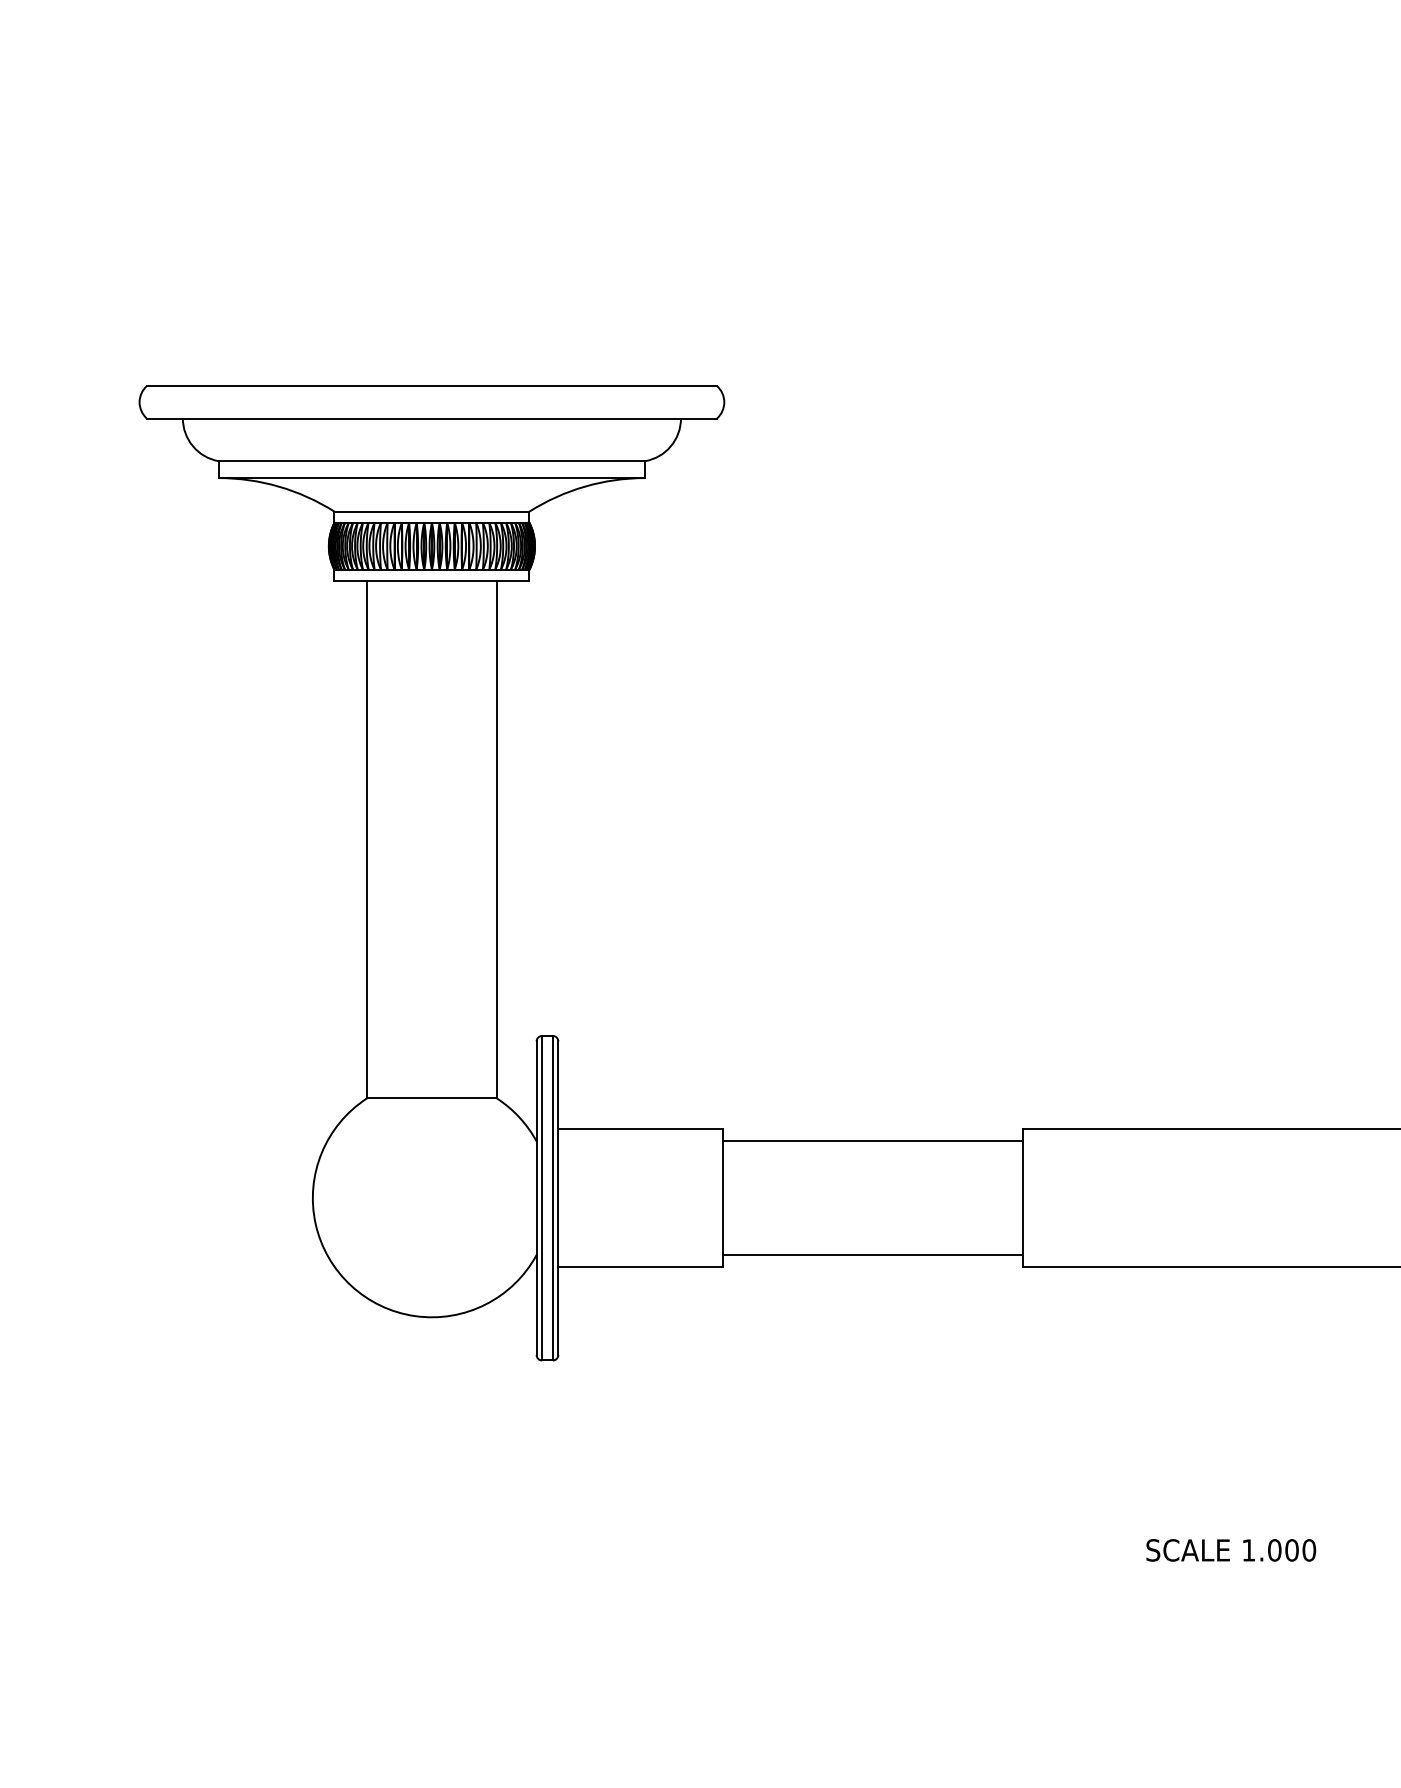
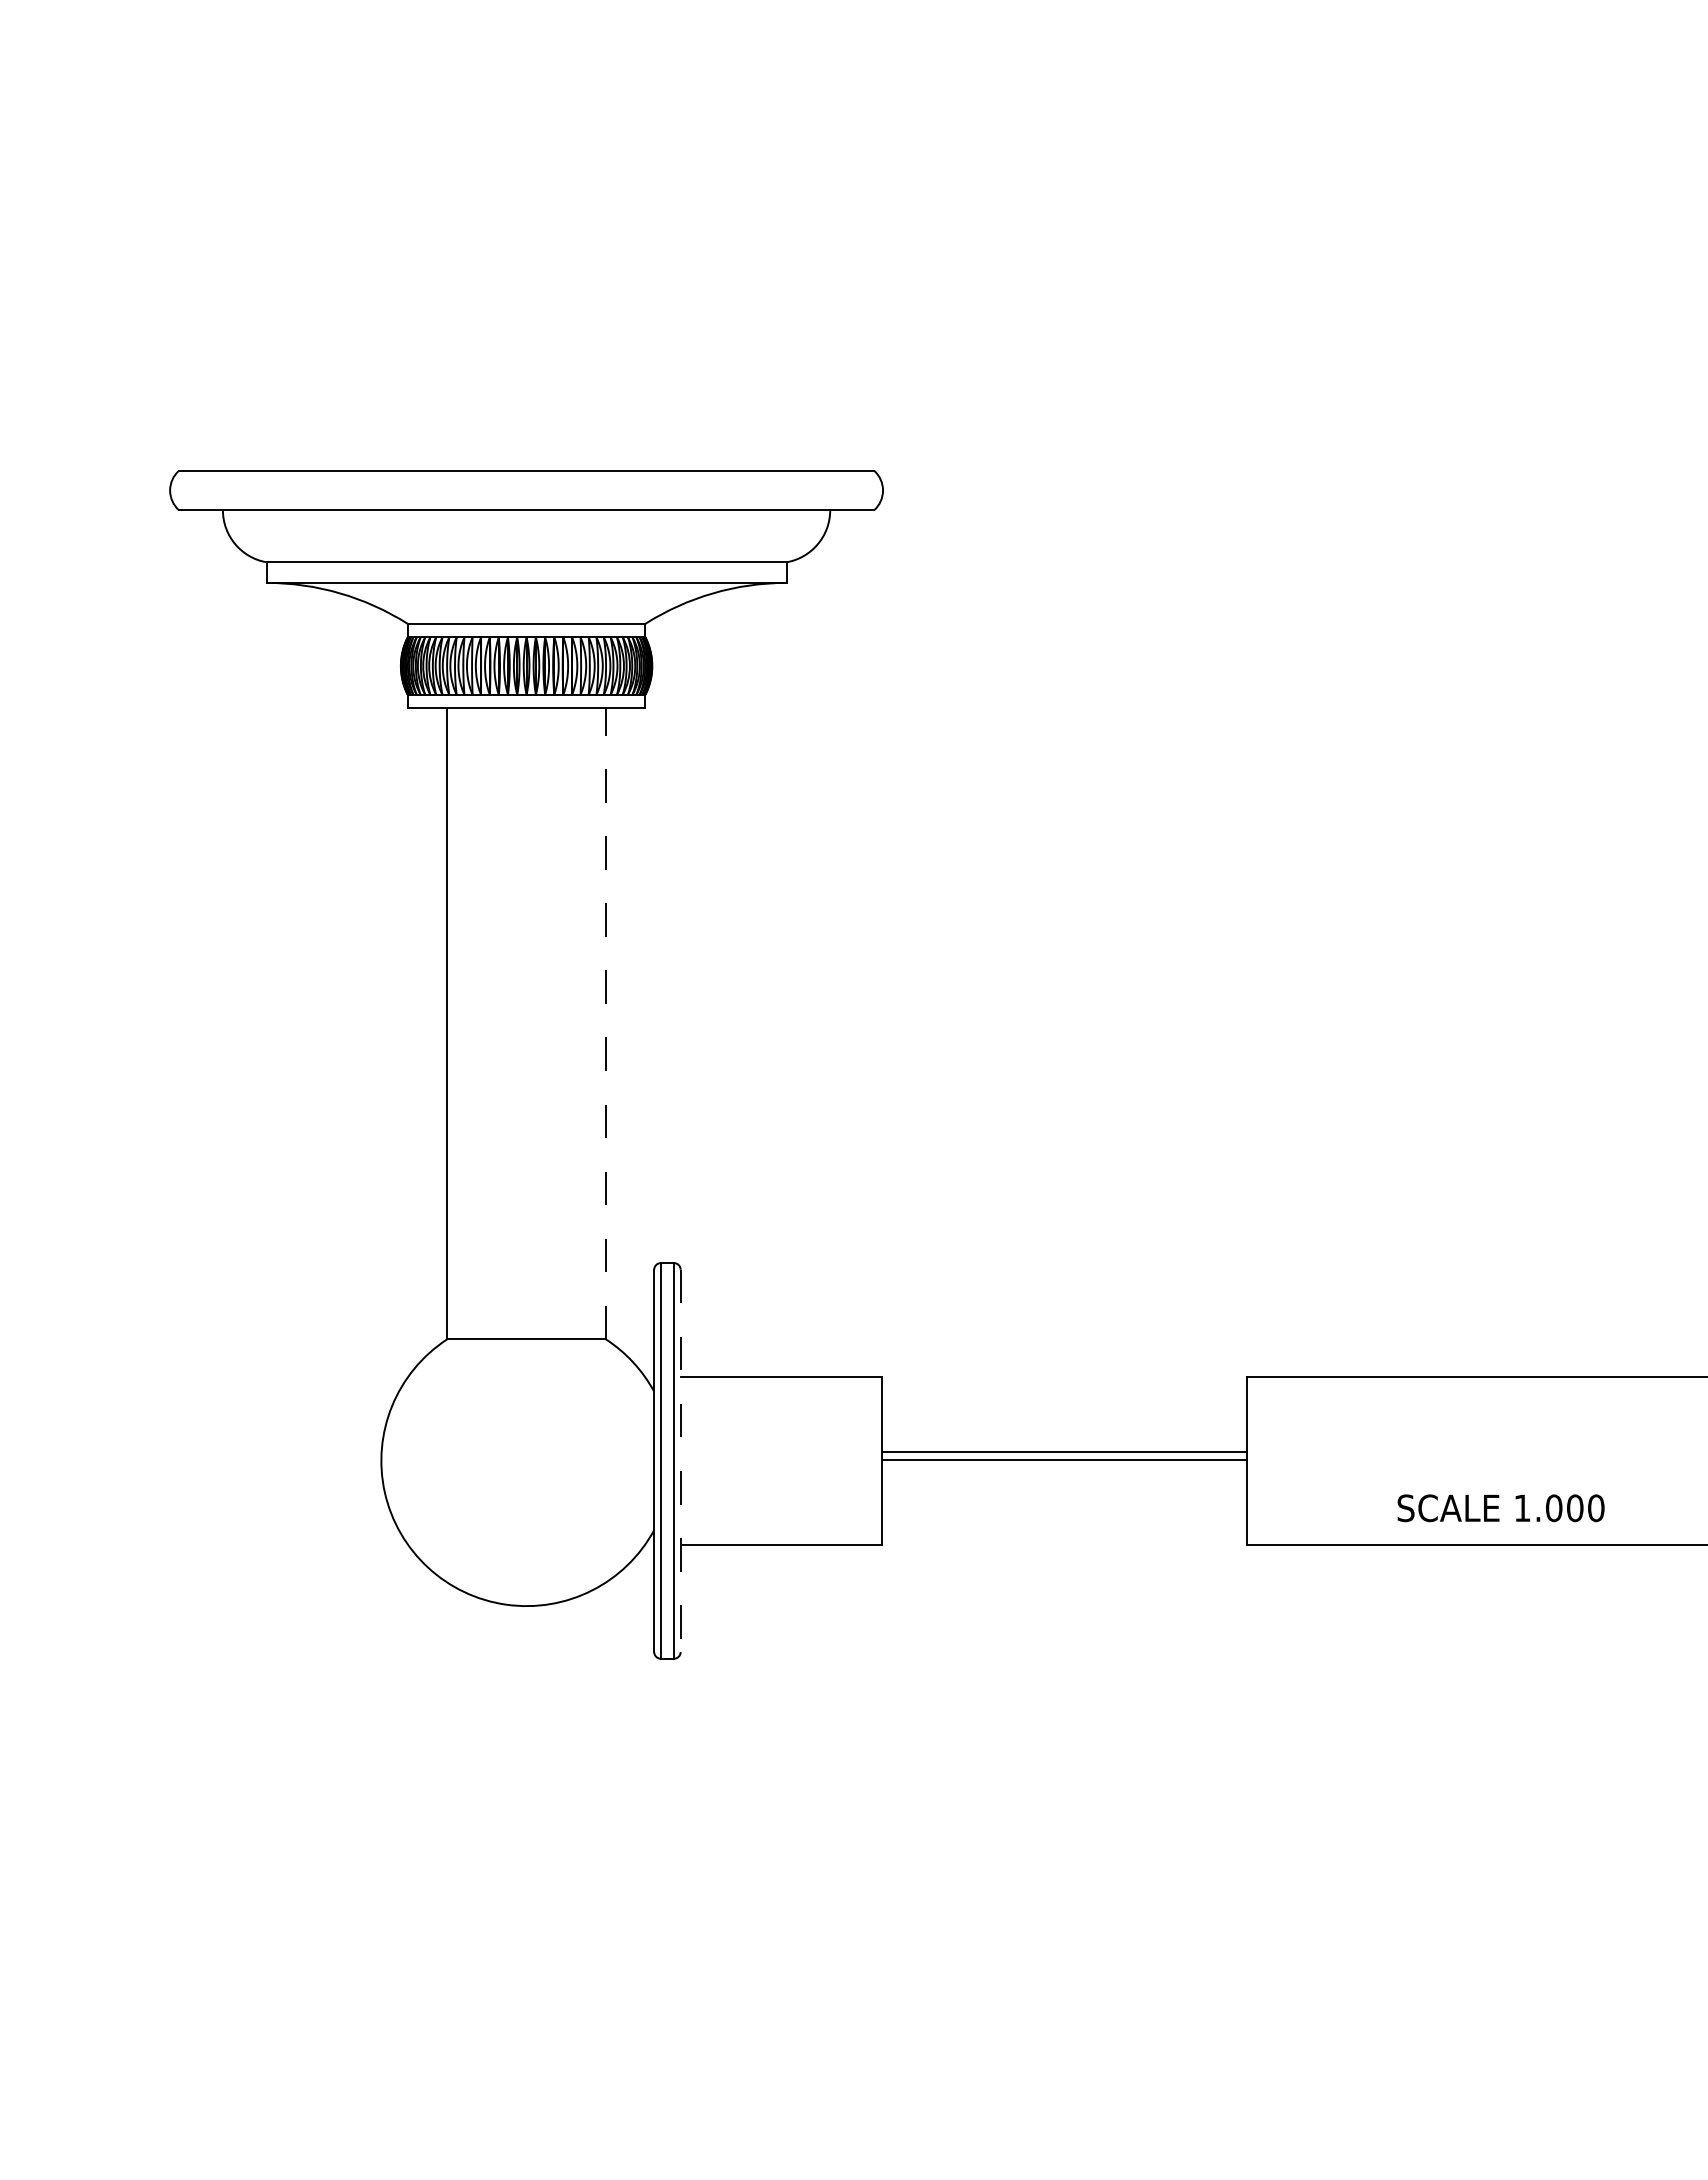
line: (496, 839) -> (605, 1023), solid -> dashed
line: (872, 1141) -> (1063, 1451), moved
line: (558, 1198) -> (680, 1461), solid -> dashed
line: (872, 1255) -> (1063, 1460), moved
text: (1230, 1550) -> (1500, 1508), moved

